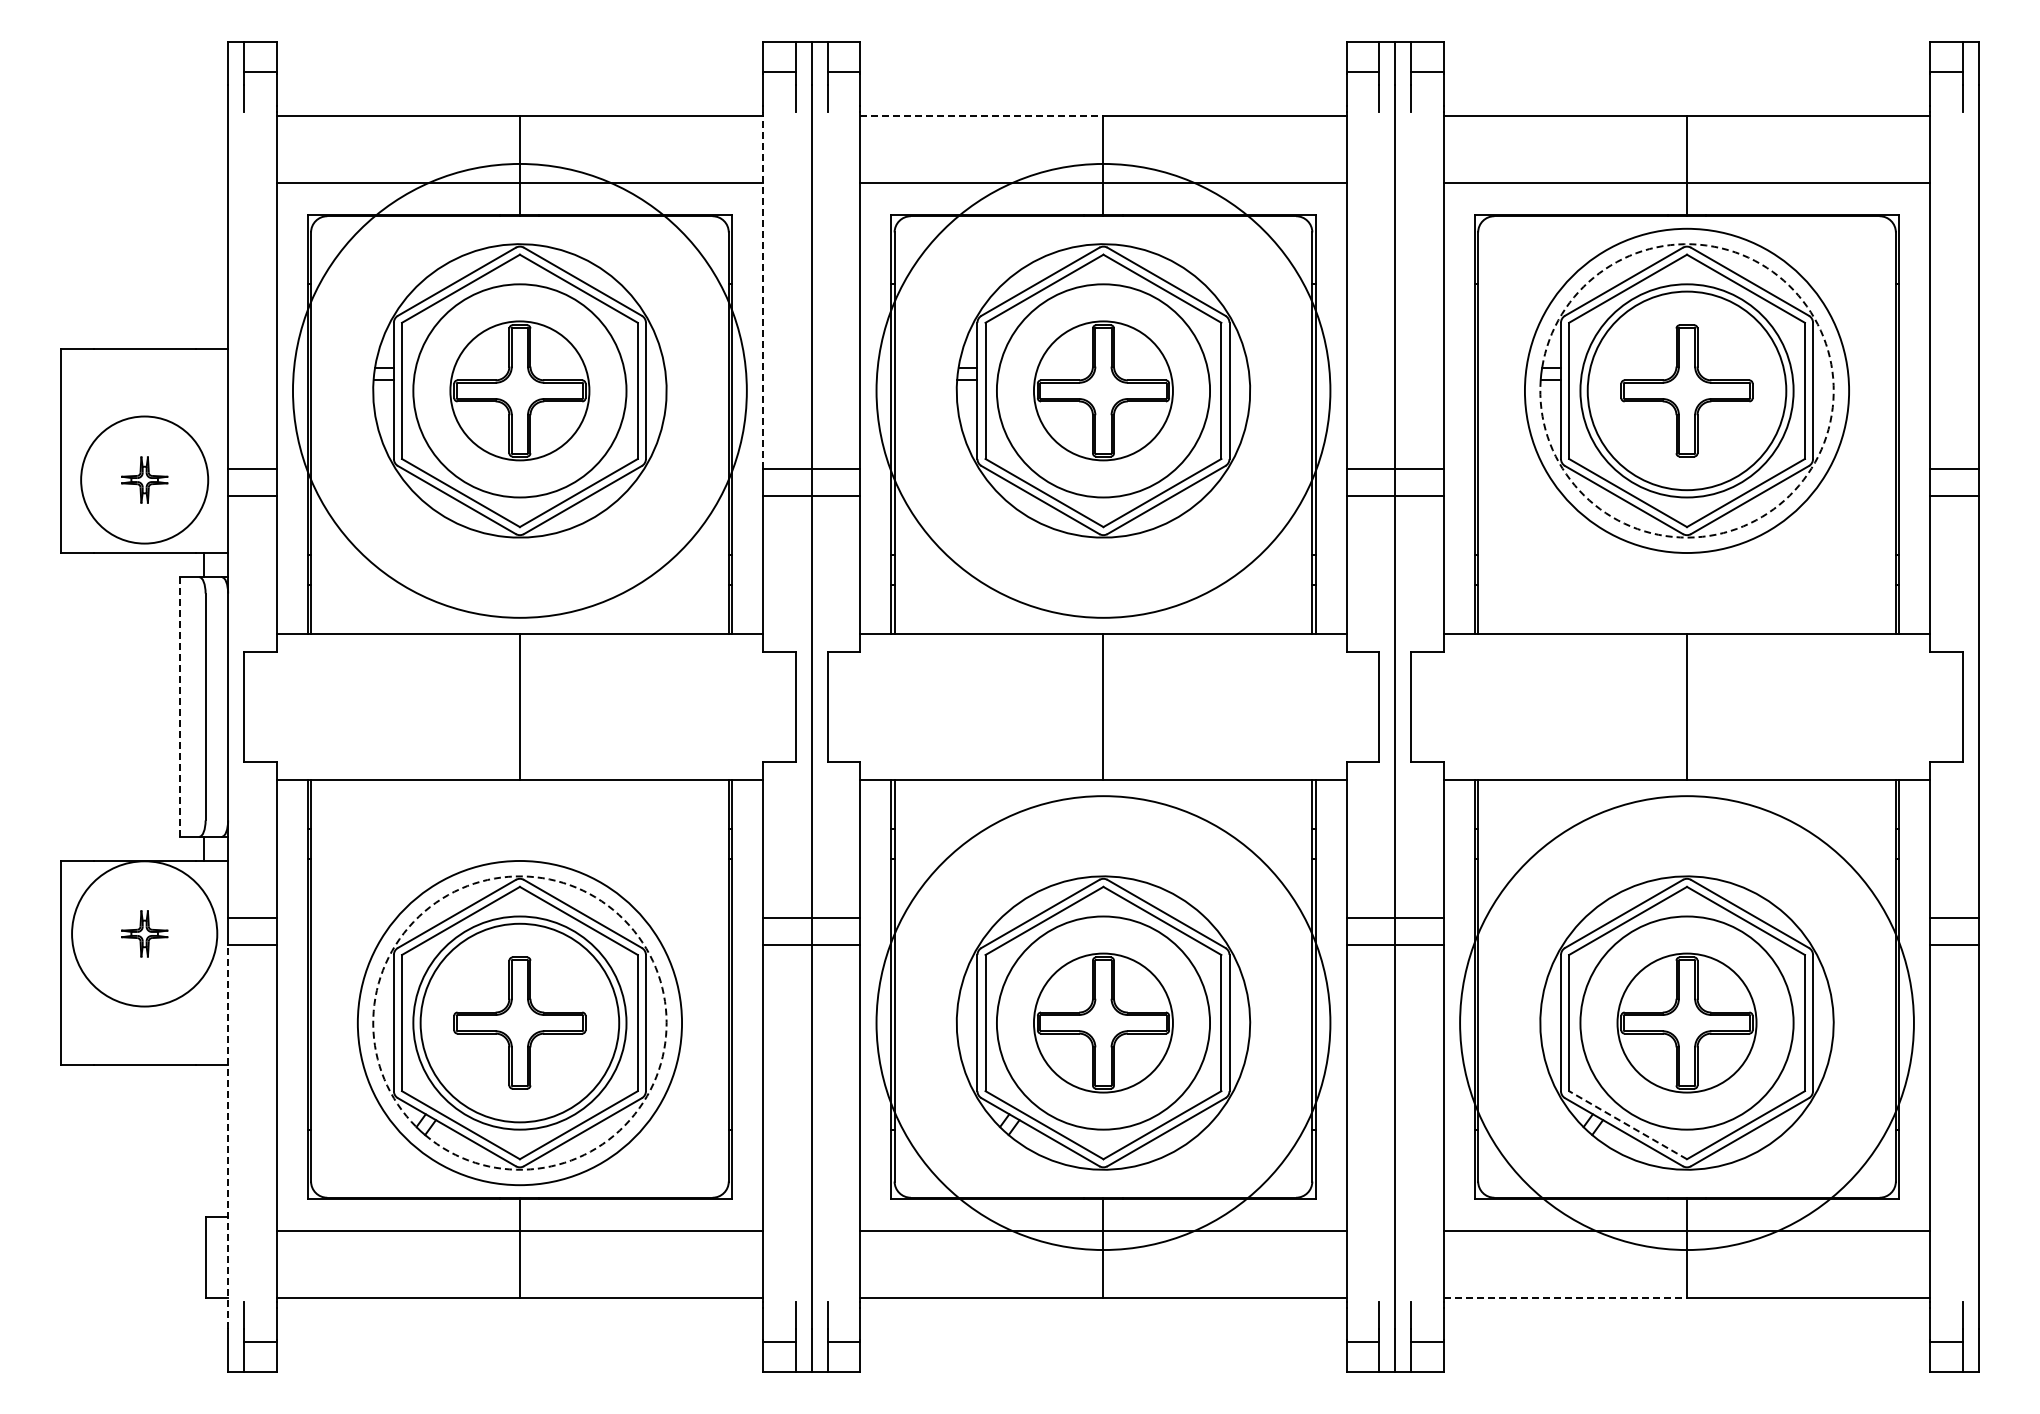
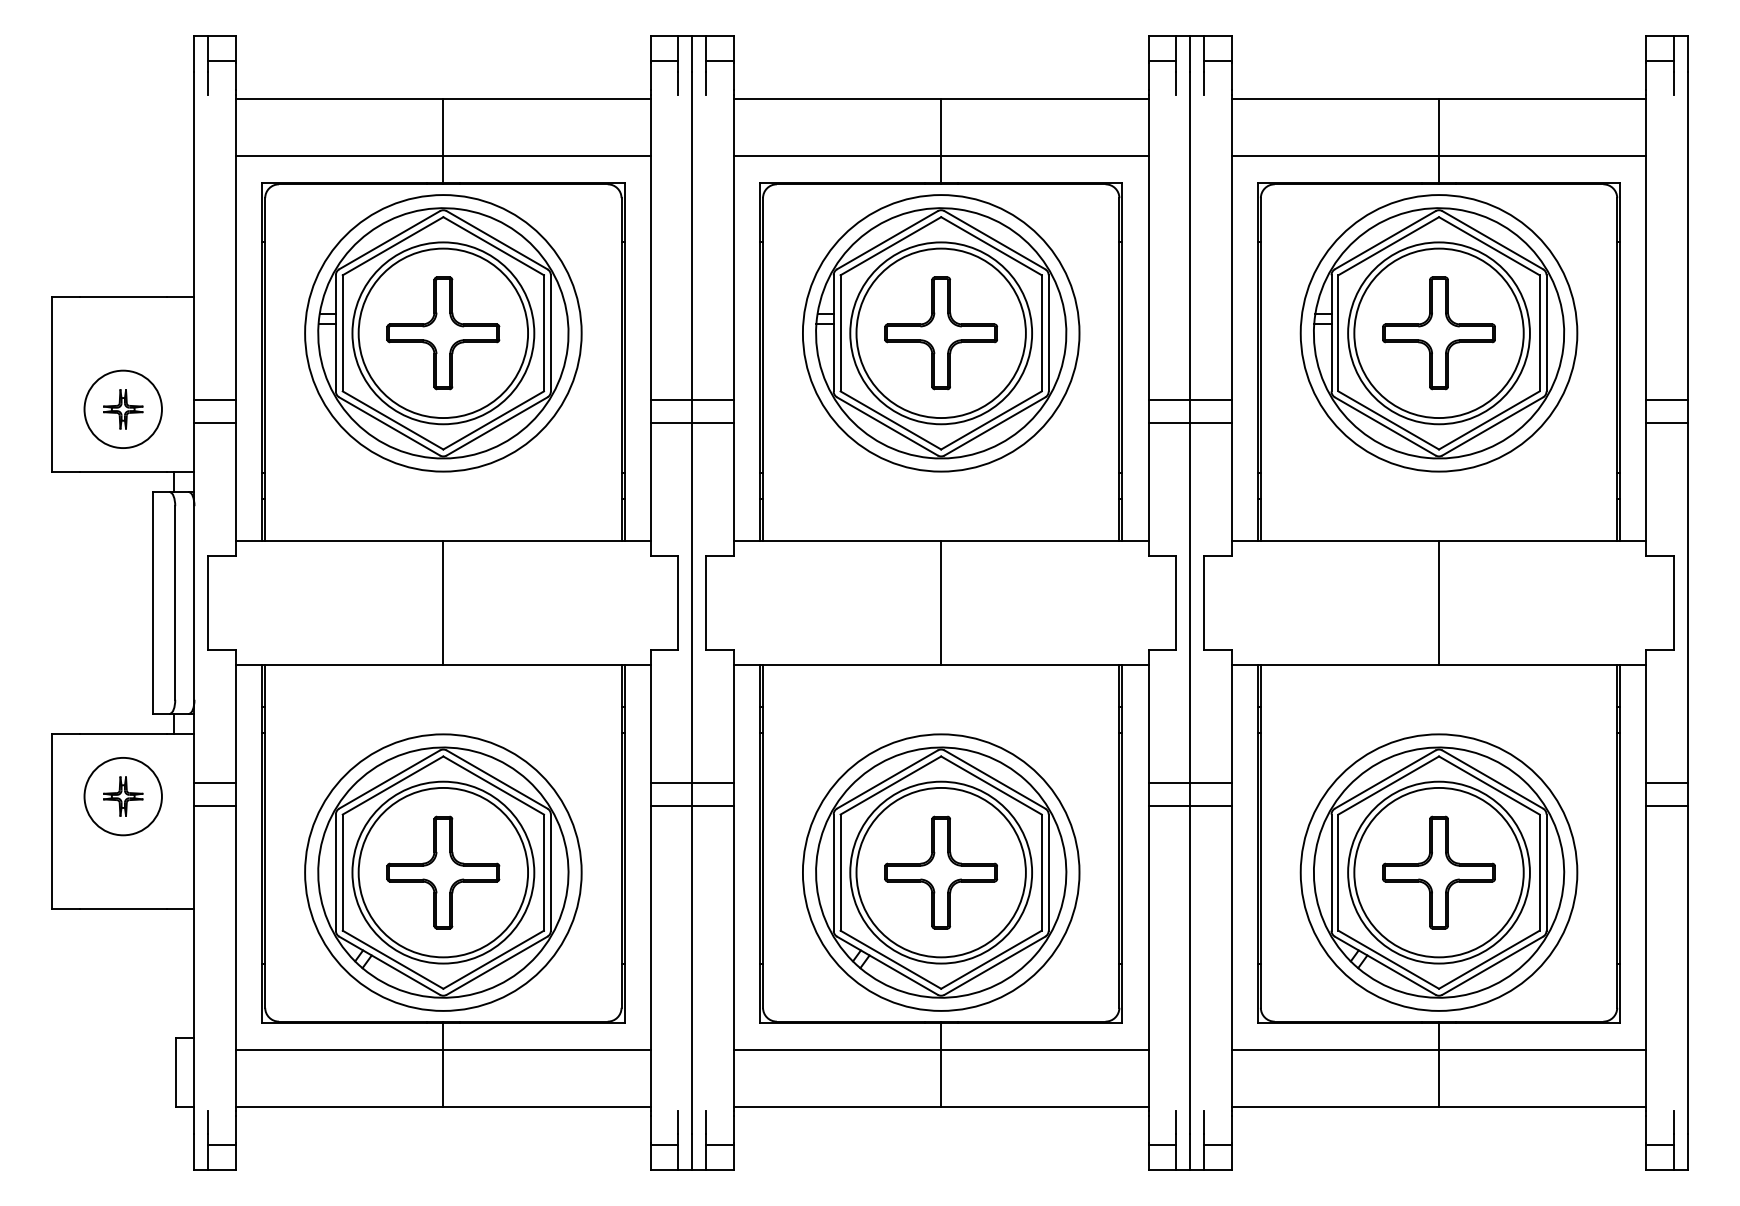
line: (981, 116) -> (837, 99), dashed -> solid
line: (763, 290) -> (651, 247), dashed -> solid
circle: (519, 390) -> (443, 332), size x0.71
circle: (519, 390) -> (443, 332), size x1.43
circle: (1103, 390) -> (941, 332), size x0.71
circle: (1103, 390) -> (941, 332), size x1.43
arc: (1832, 407) -> (1563, 347), dashed -> solid
circle: (144, 479) -> (123, 408), size x0.71
line: (179, 707) -> (152, 603), dashed -> solid
arc: (619, 914) -> (528, 780), dashed -> solid
circle: (144, 933) -> (123, 796), size x0.62
circle: (1103, 1022) -> (941, 872), size x0.71
circle: (1103, 1022) -> (941, 872), size x1.43
circle: (1686, 1022) -> (1438, 872), size x0.71
circle: (1686, 1022) -> (1438, 872), size x1.43
line: (1627, 1124) -> (1388, 959), dashed -> solid
line: (228, 1136) -> (194, 969), dashed -> solid
line: (1565, 1297) -> (1335, 1106), dashed -> solid

